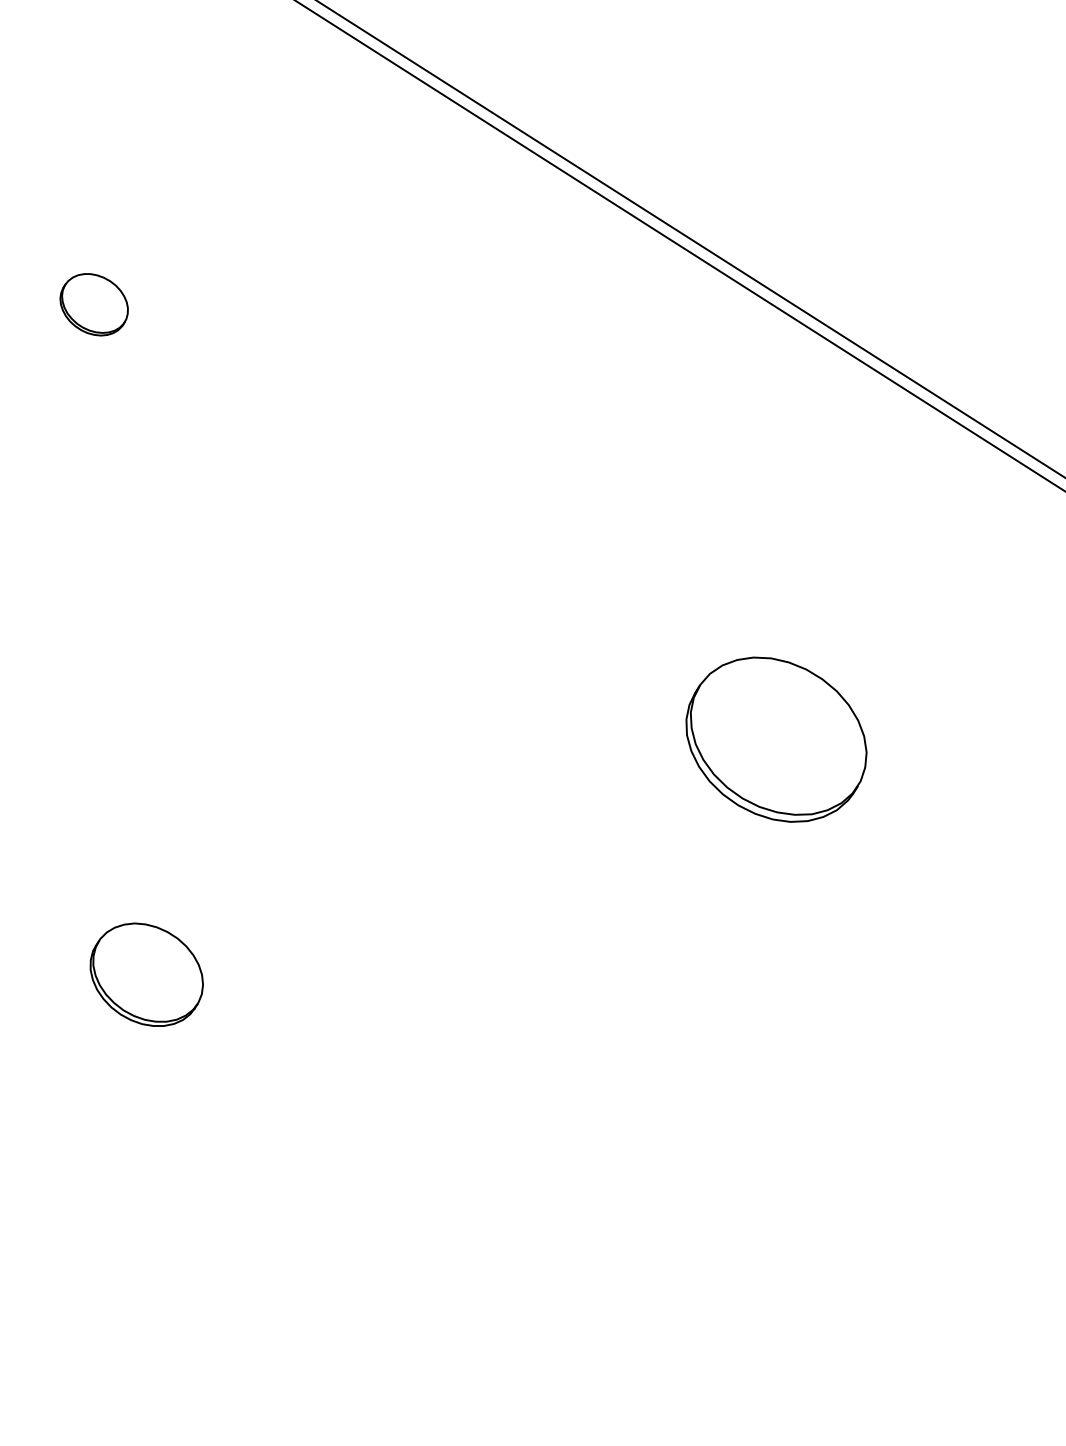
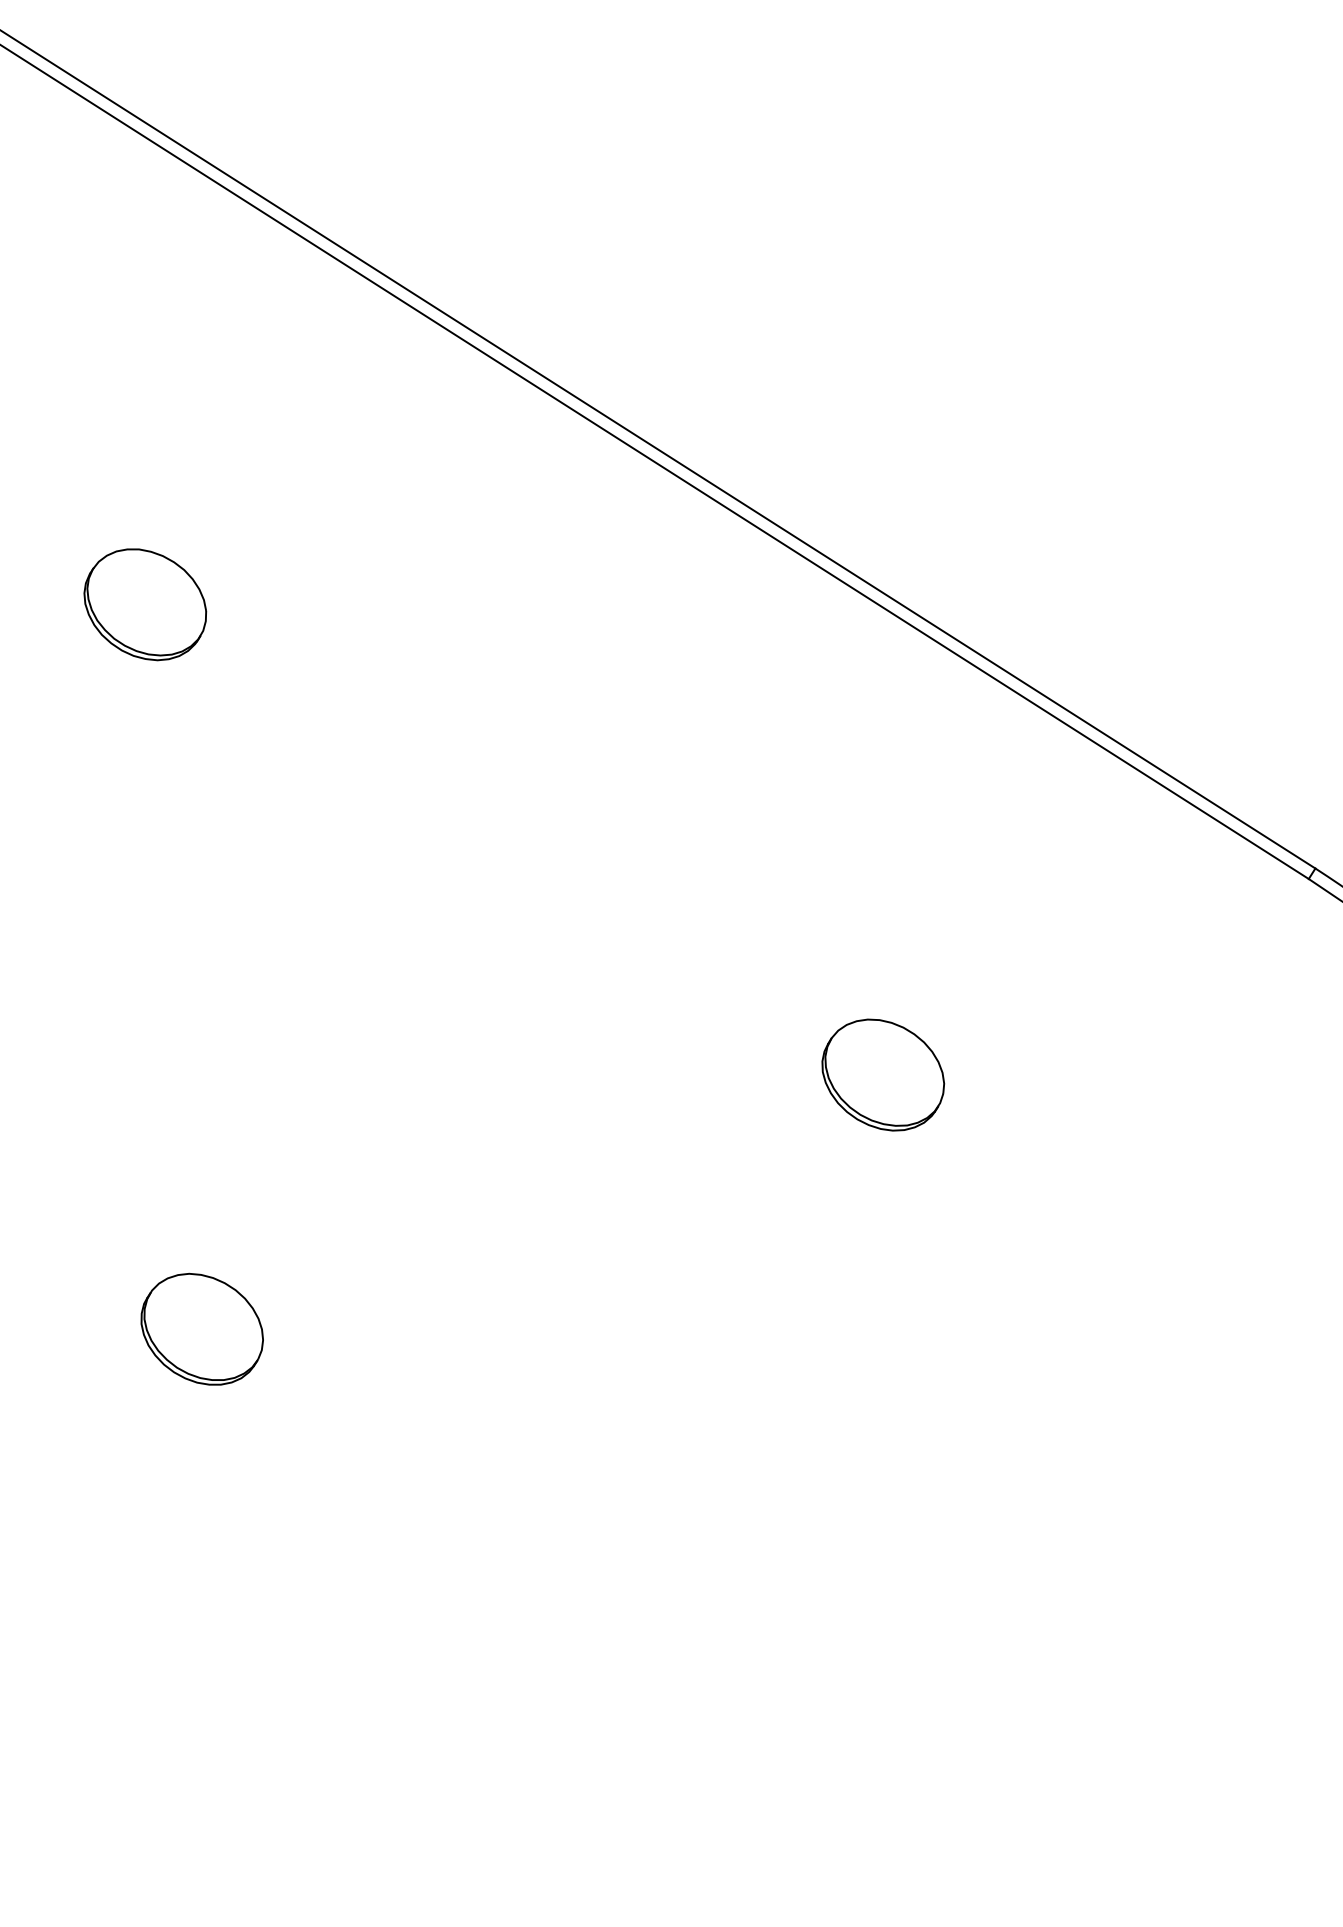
part: (94, 304) -> (145, 604), size x1.67
part: (776, 739) -> (883, 1074), size x0.62

